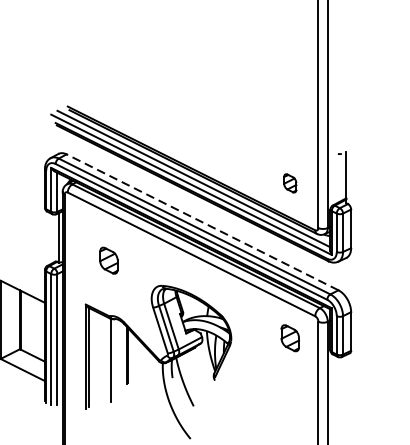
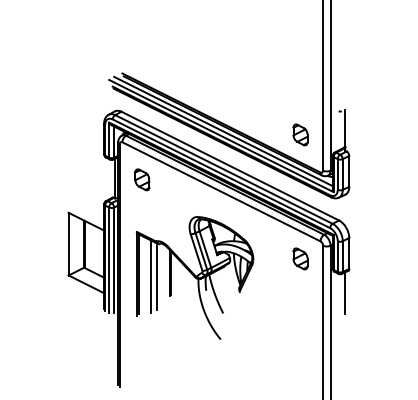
part: (290, 182) -> (300, 134), size x1.43
line: (202, 222) -> (230, 166), dashed -> solid
part: (109, 260) -> (142, 179), moved
line: (102, 360) -> (150, 276), added
line: (346, 380) -> (345, 292), added

